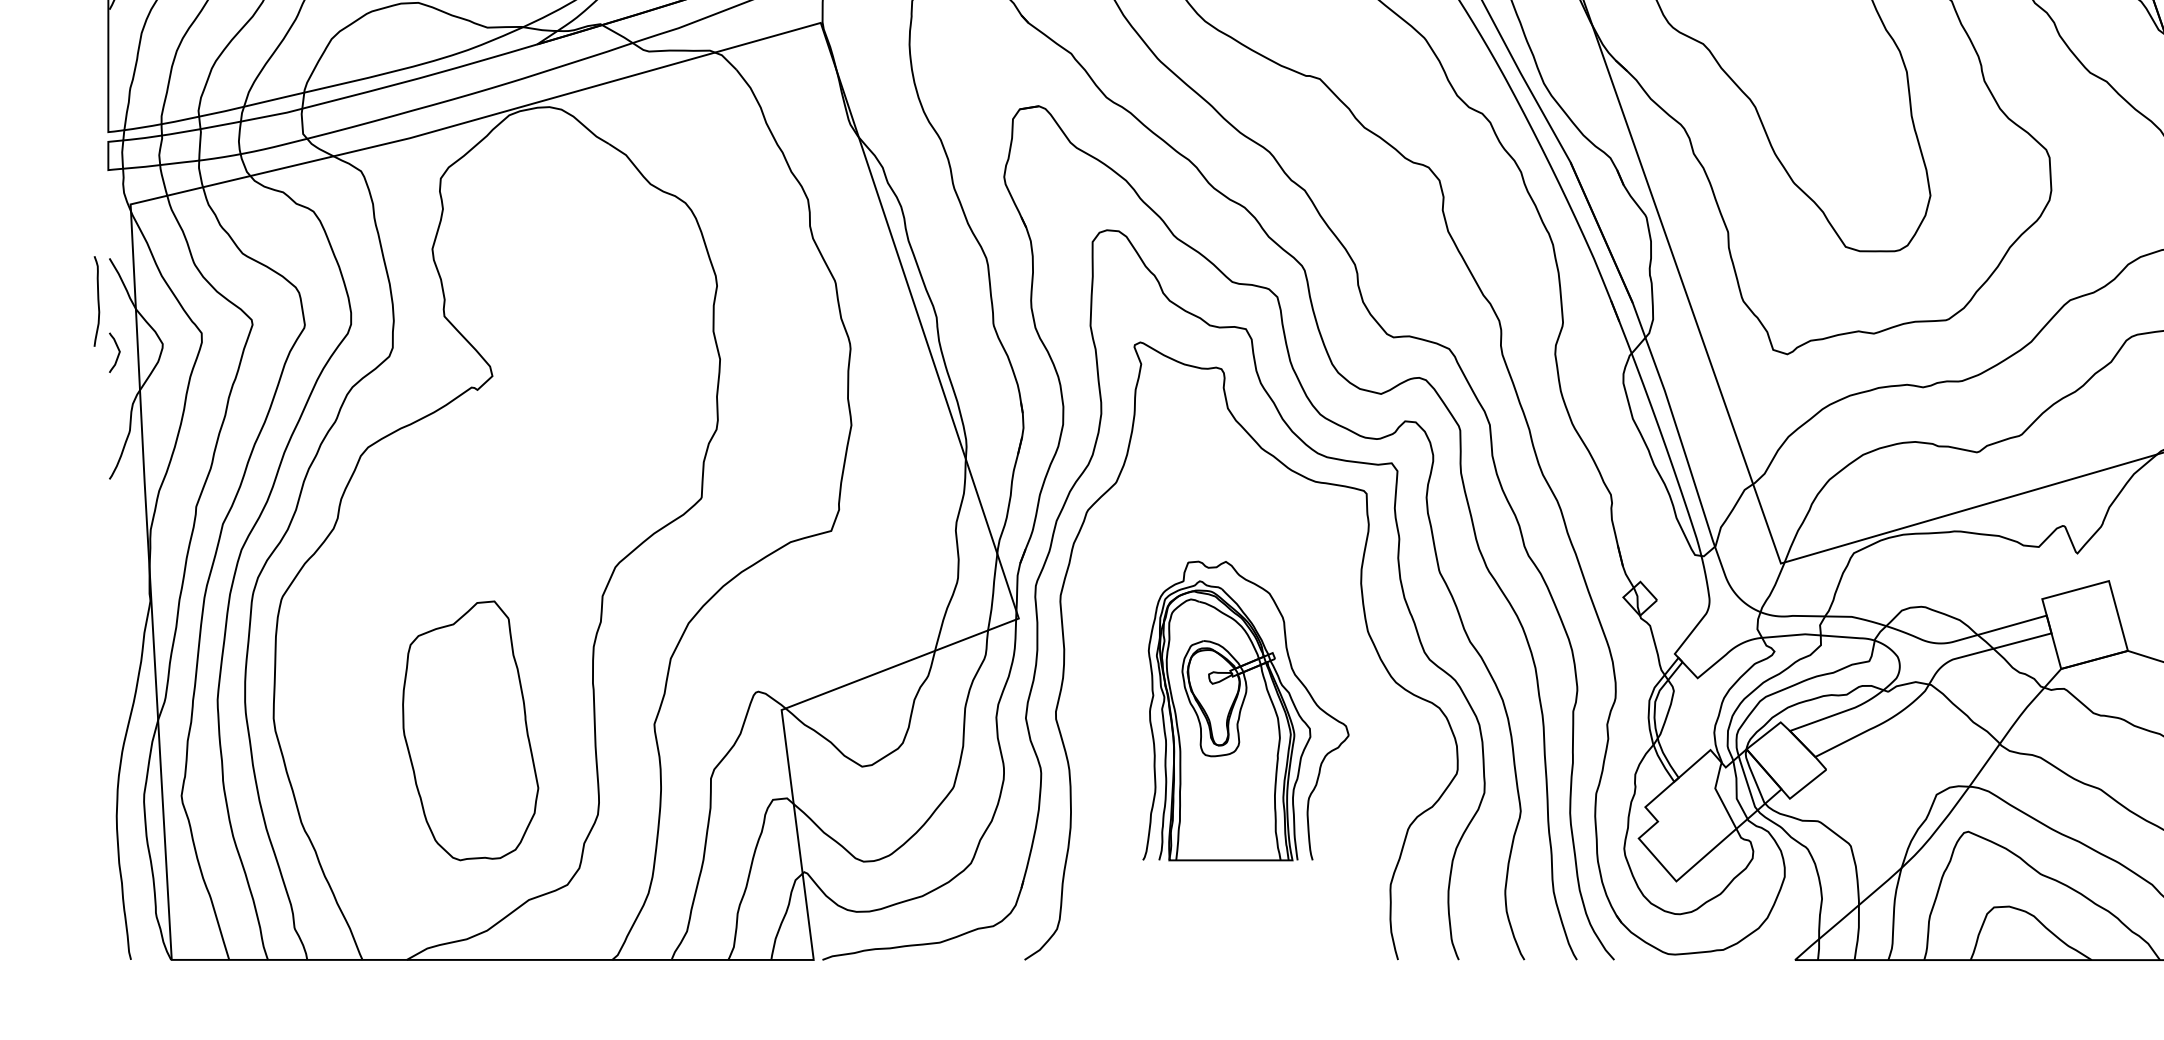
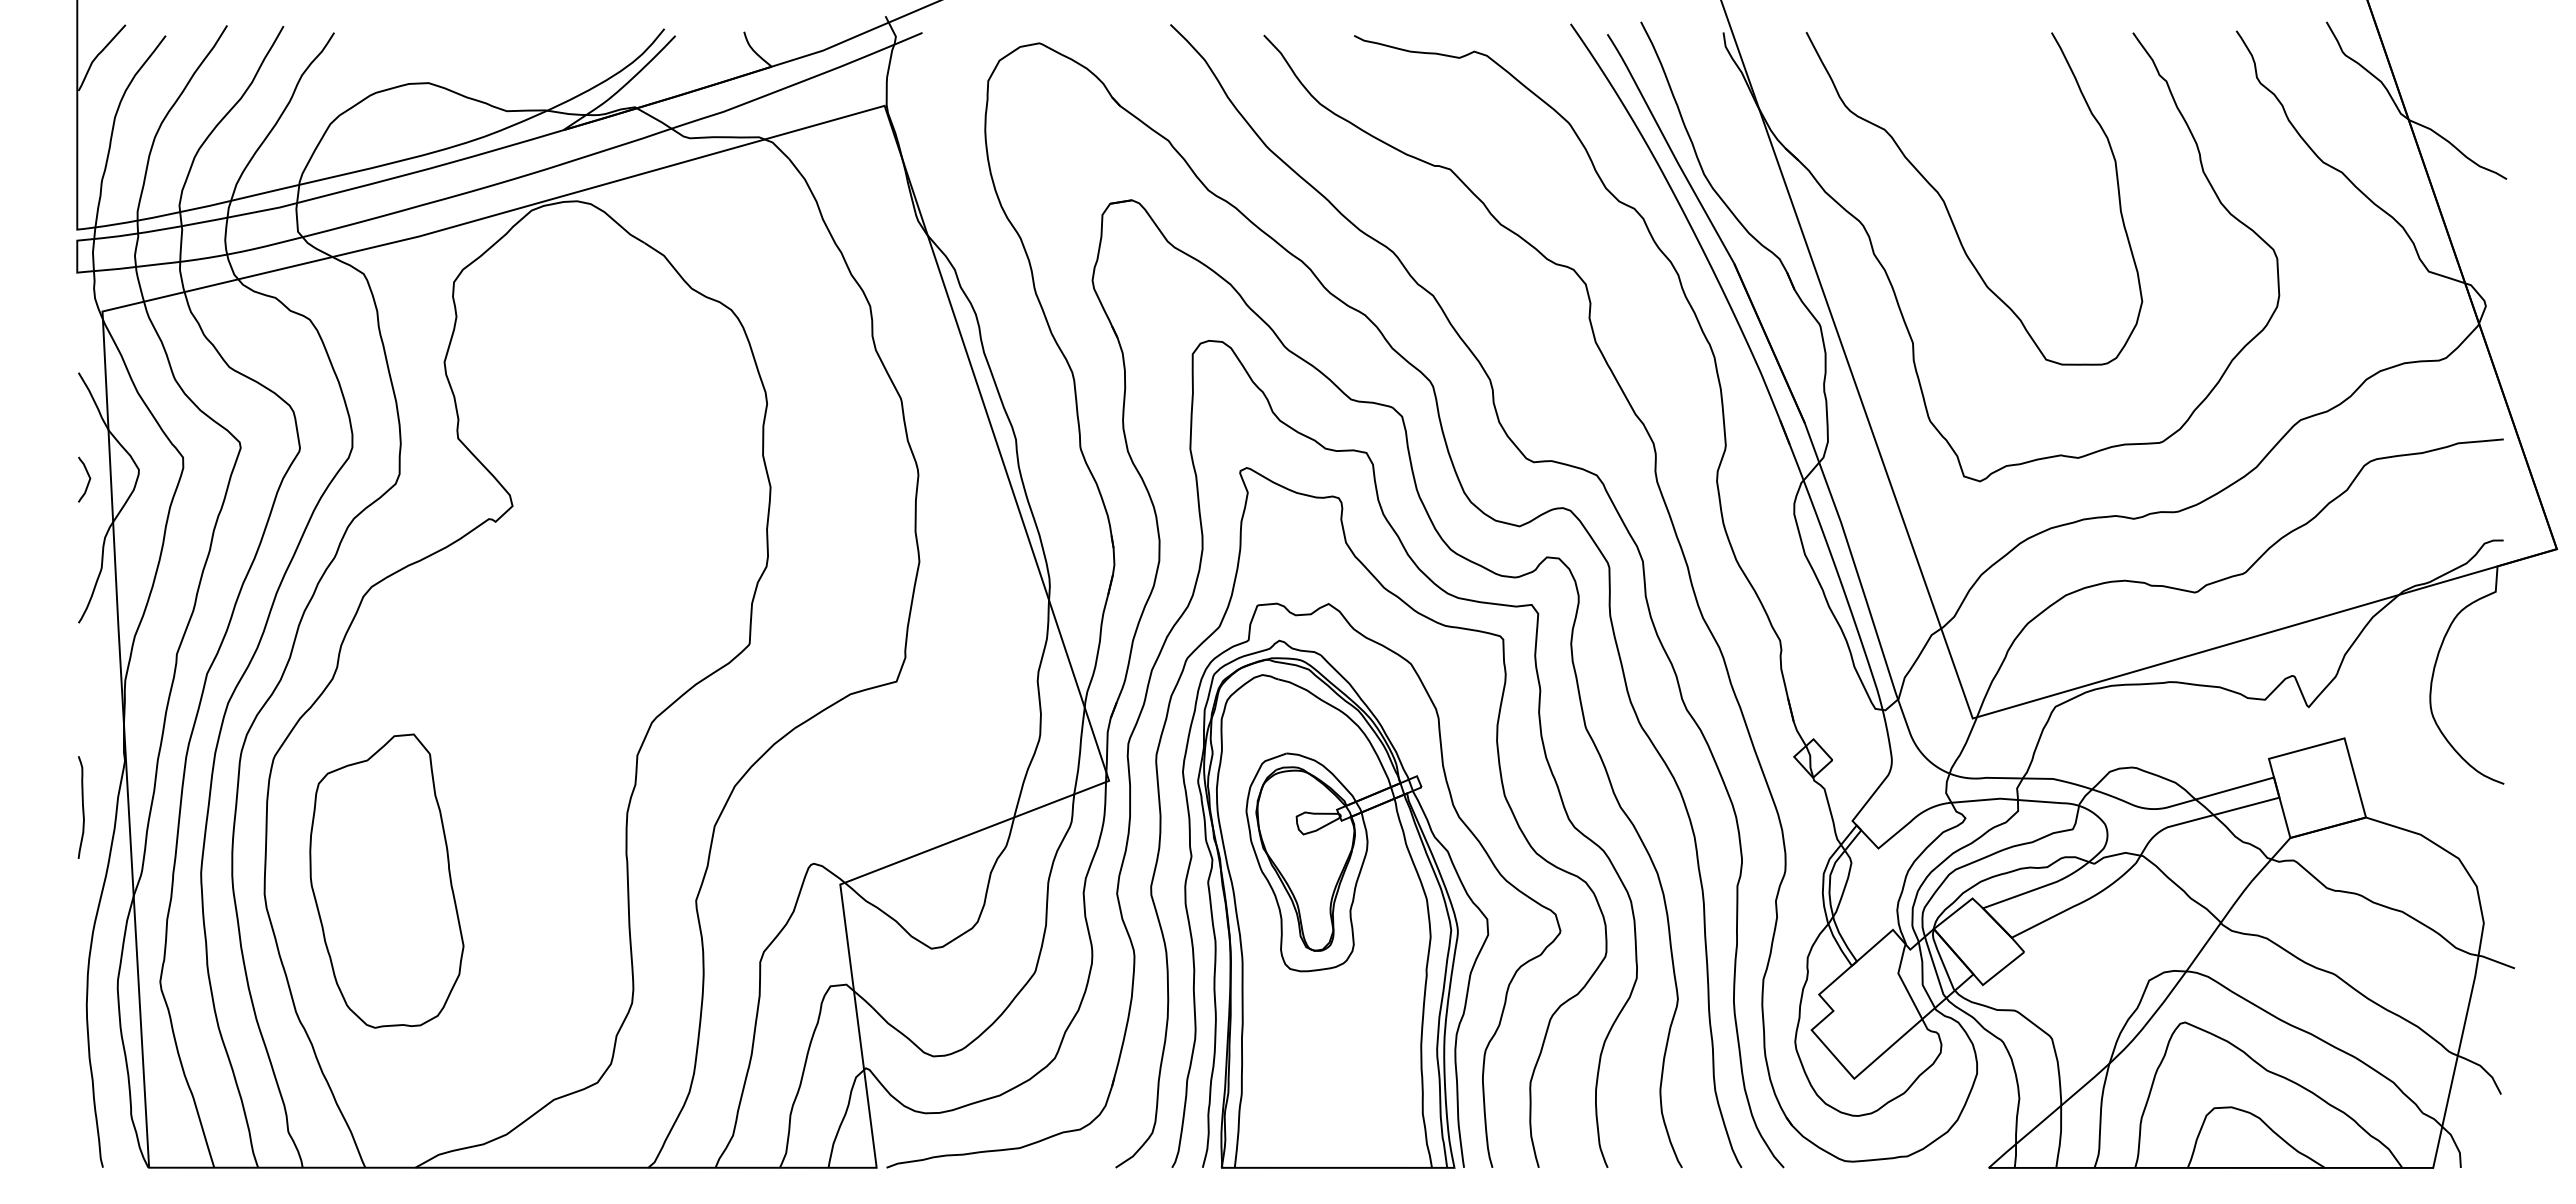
curve: (97, 301) -> (82, 807), moved
part: (1245, 710) -> (1366, 885), size x1.67
part: (470, 730) -> (386, 880), moved

